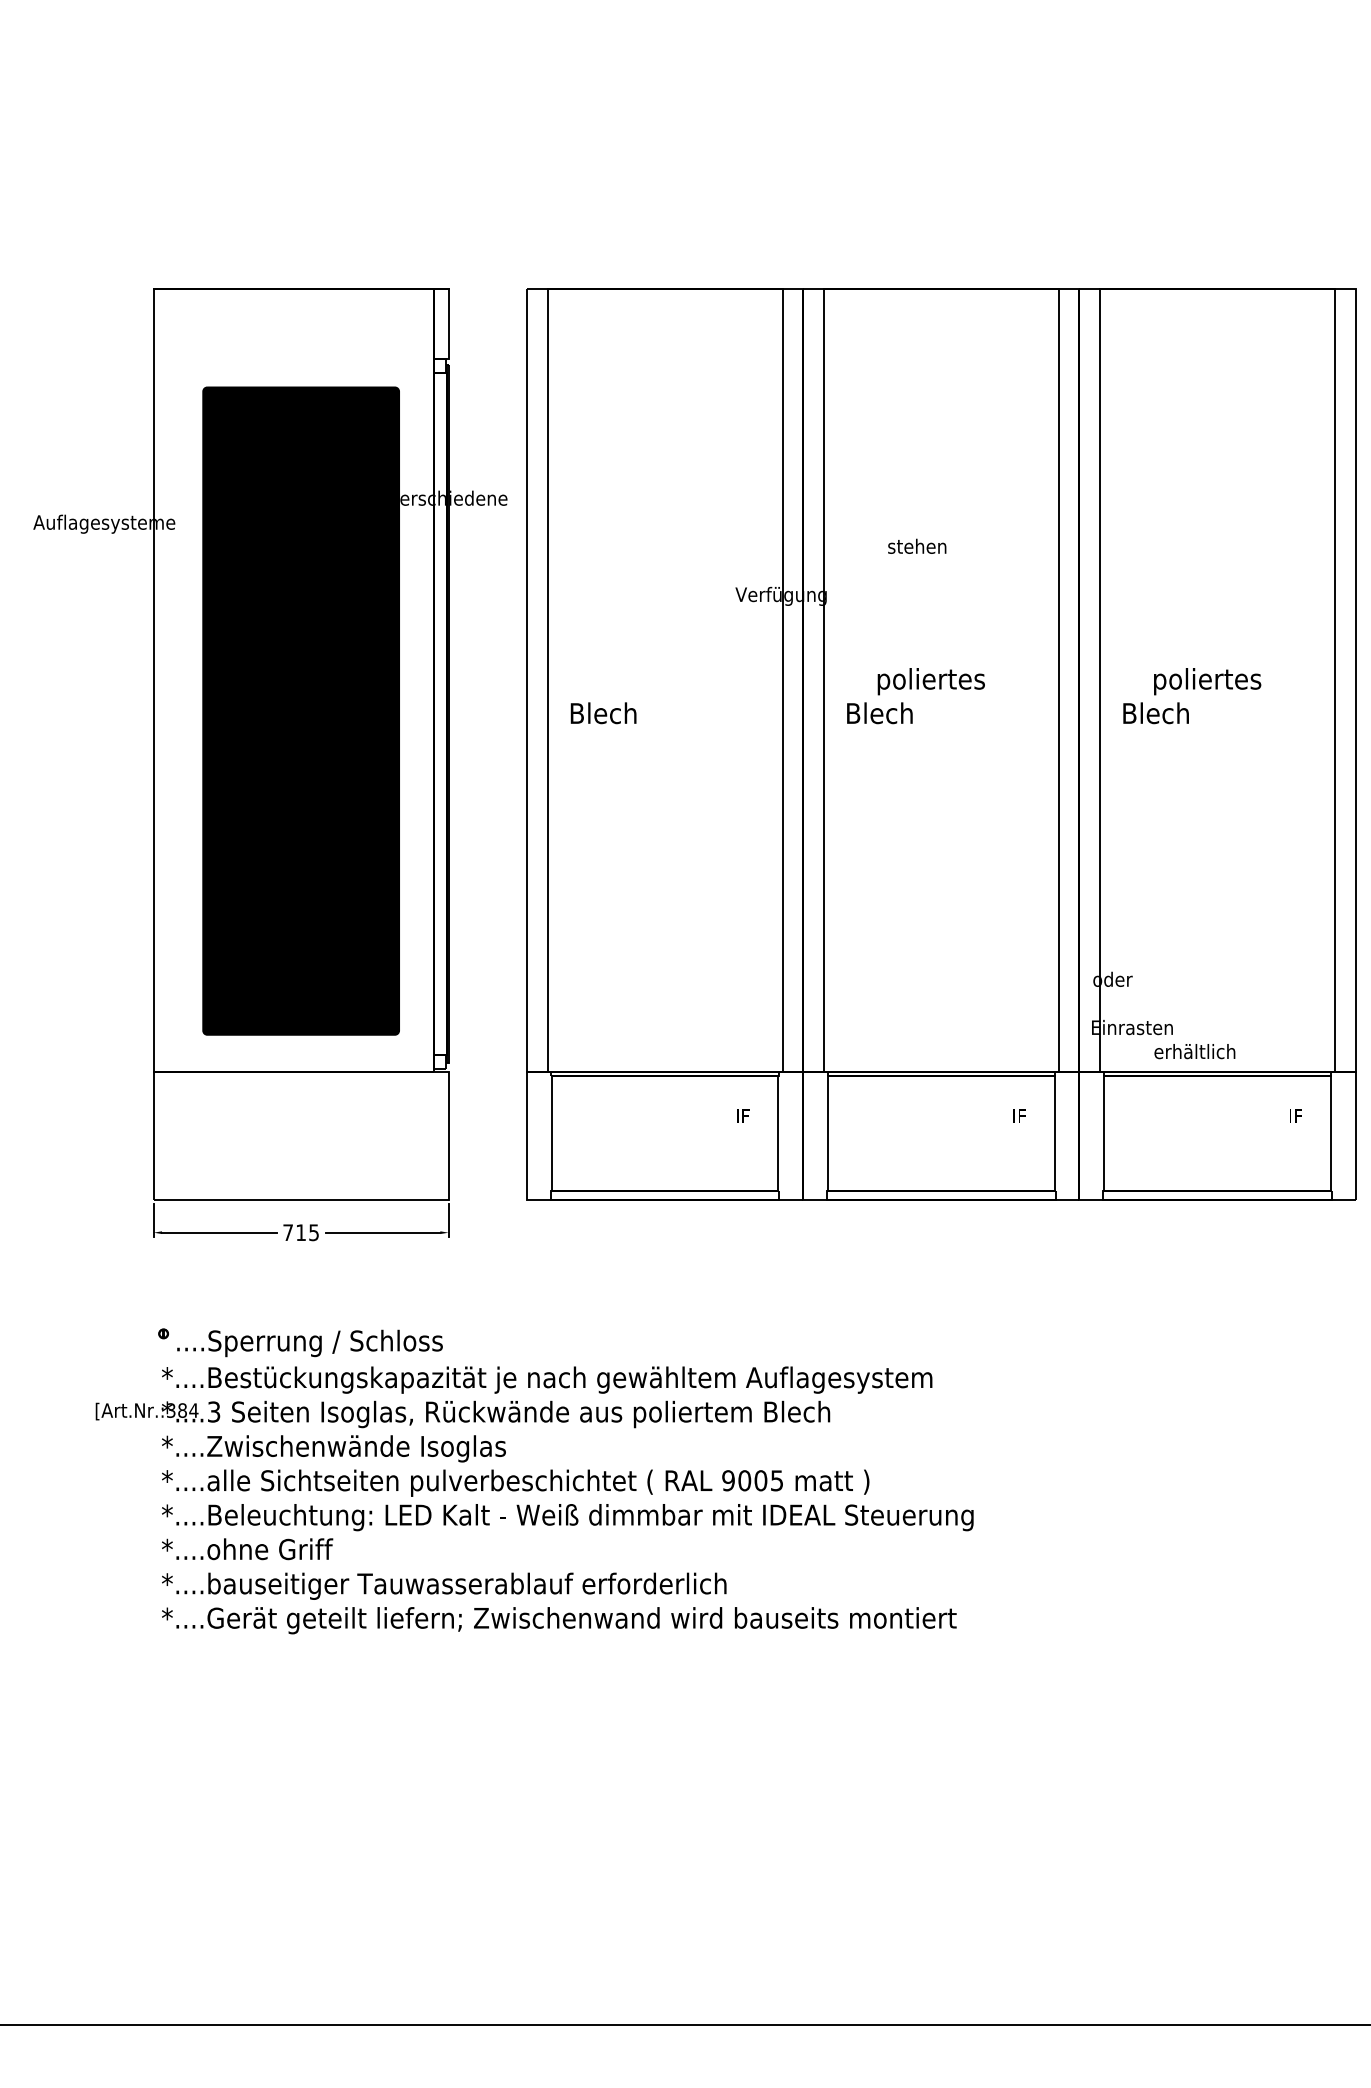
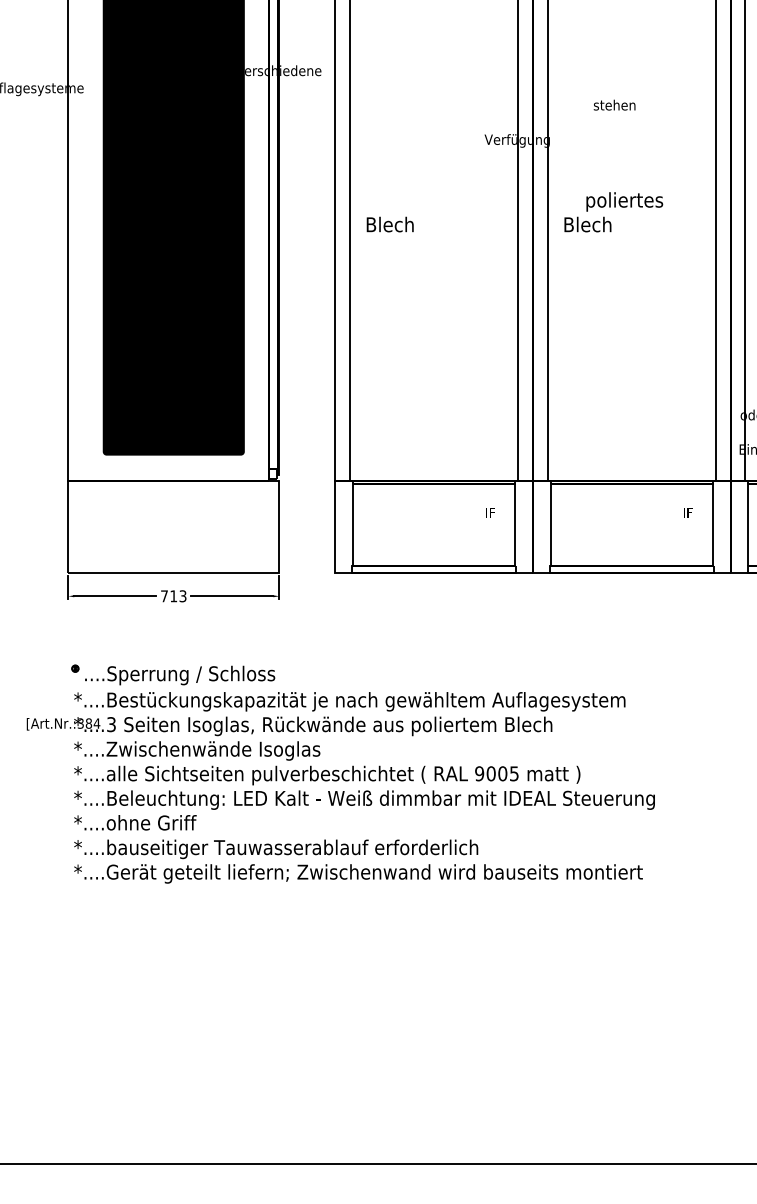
text: (313, 1232) -> (182, 596), 715 -> 713

